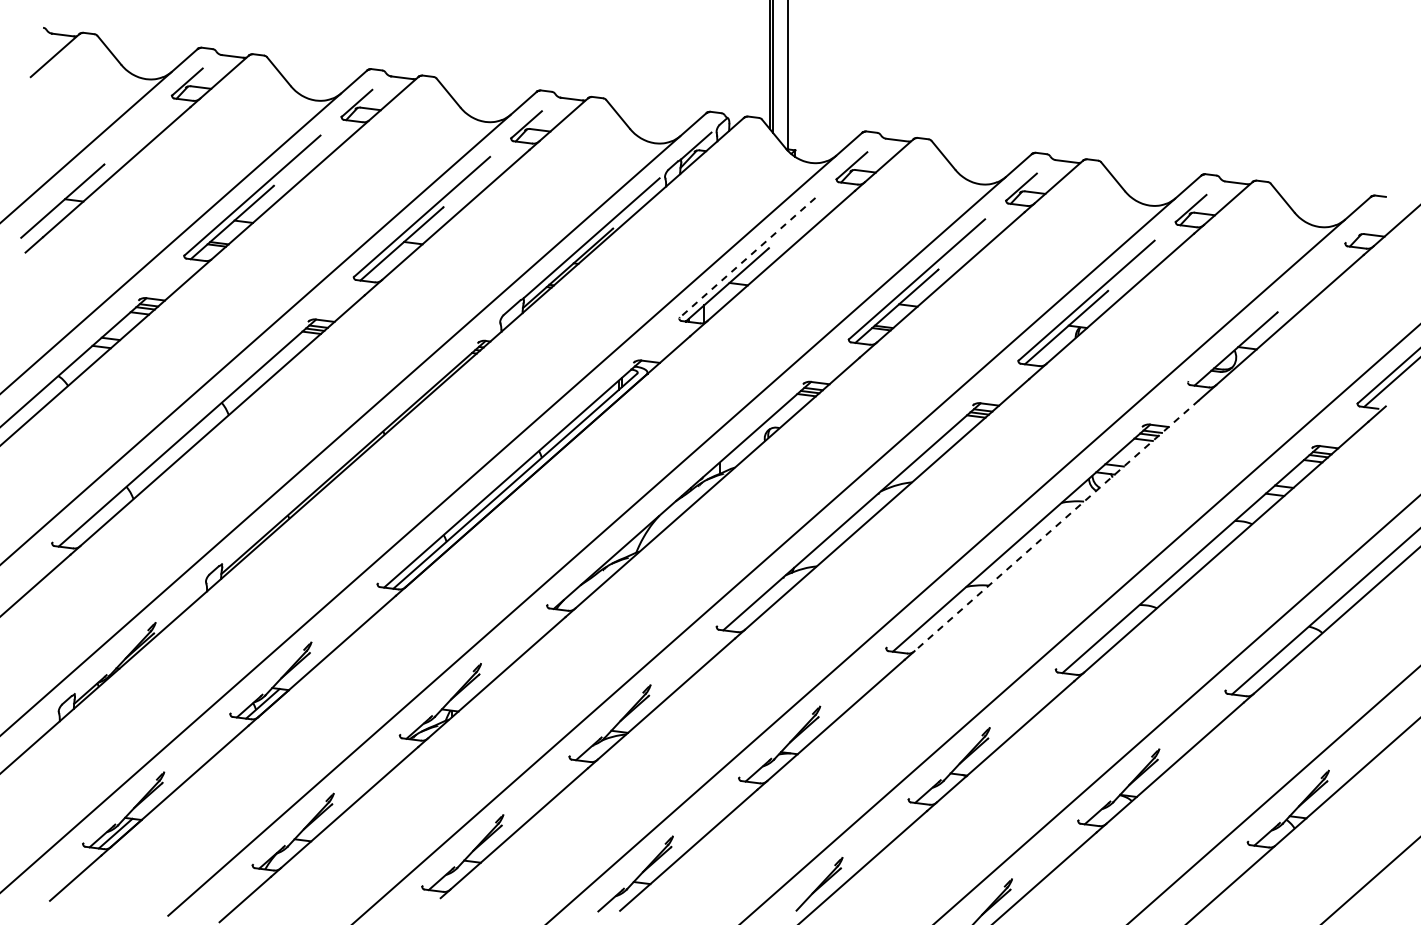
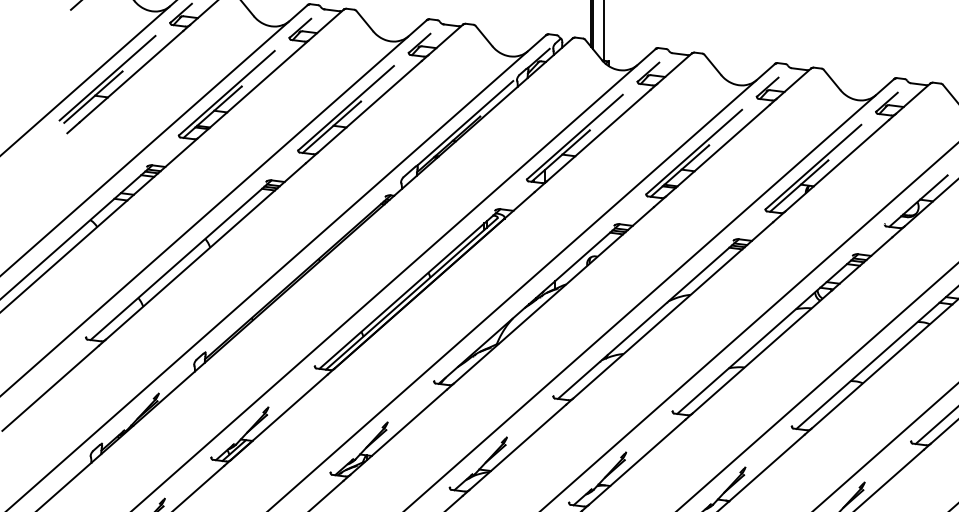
line: (82, 174) -> (107, 78), added
line: (747, 258) -> (575, 137), dashed -> solid
line: (1056, 525) -> (792, 325), dashed -> solid

